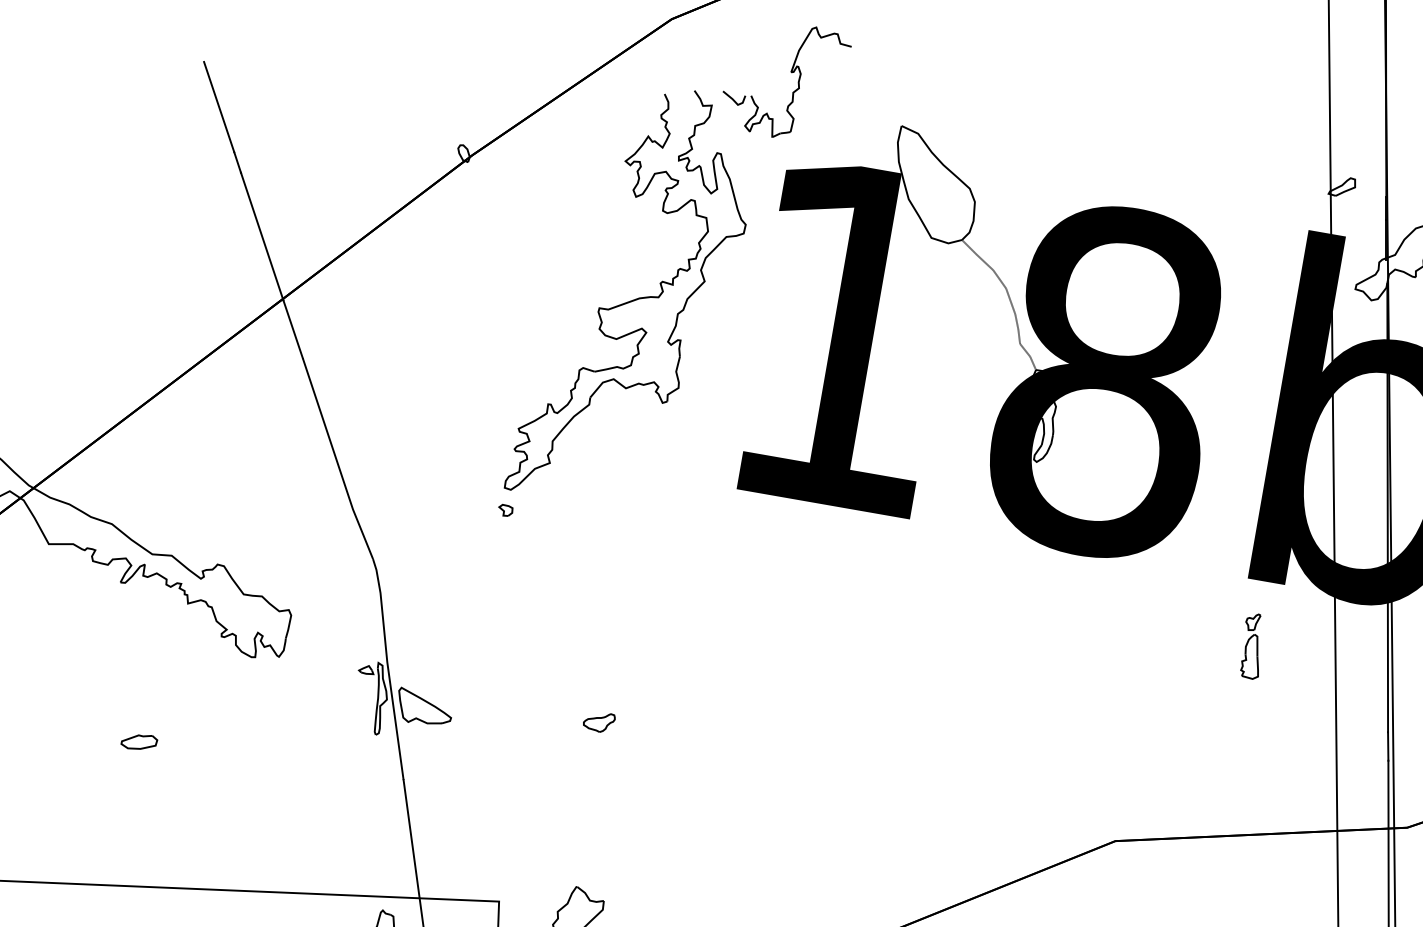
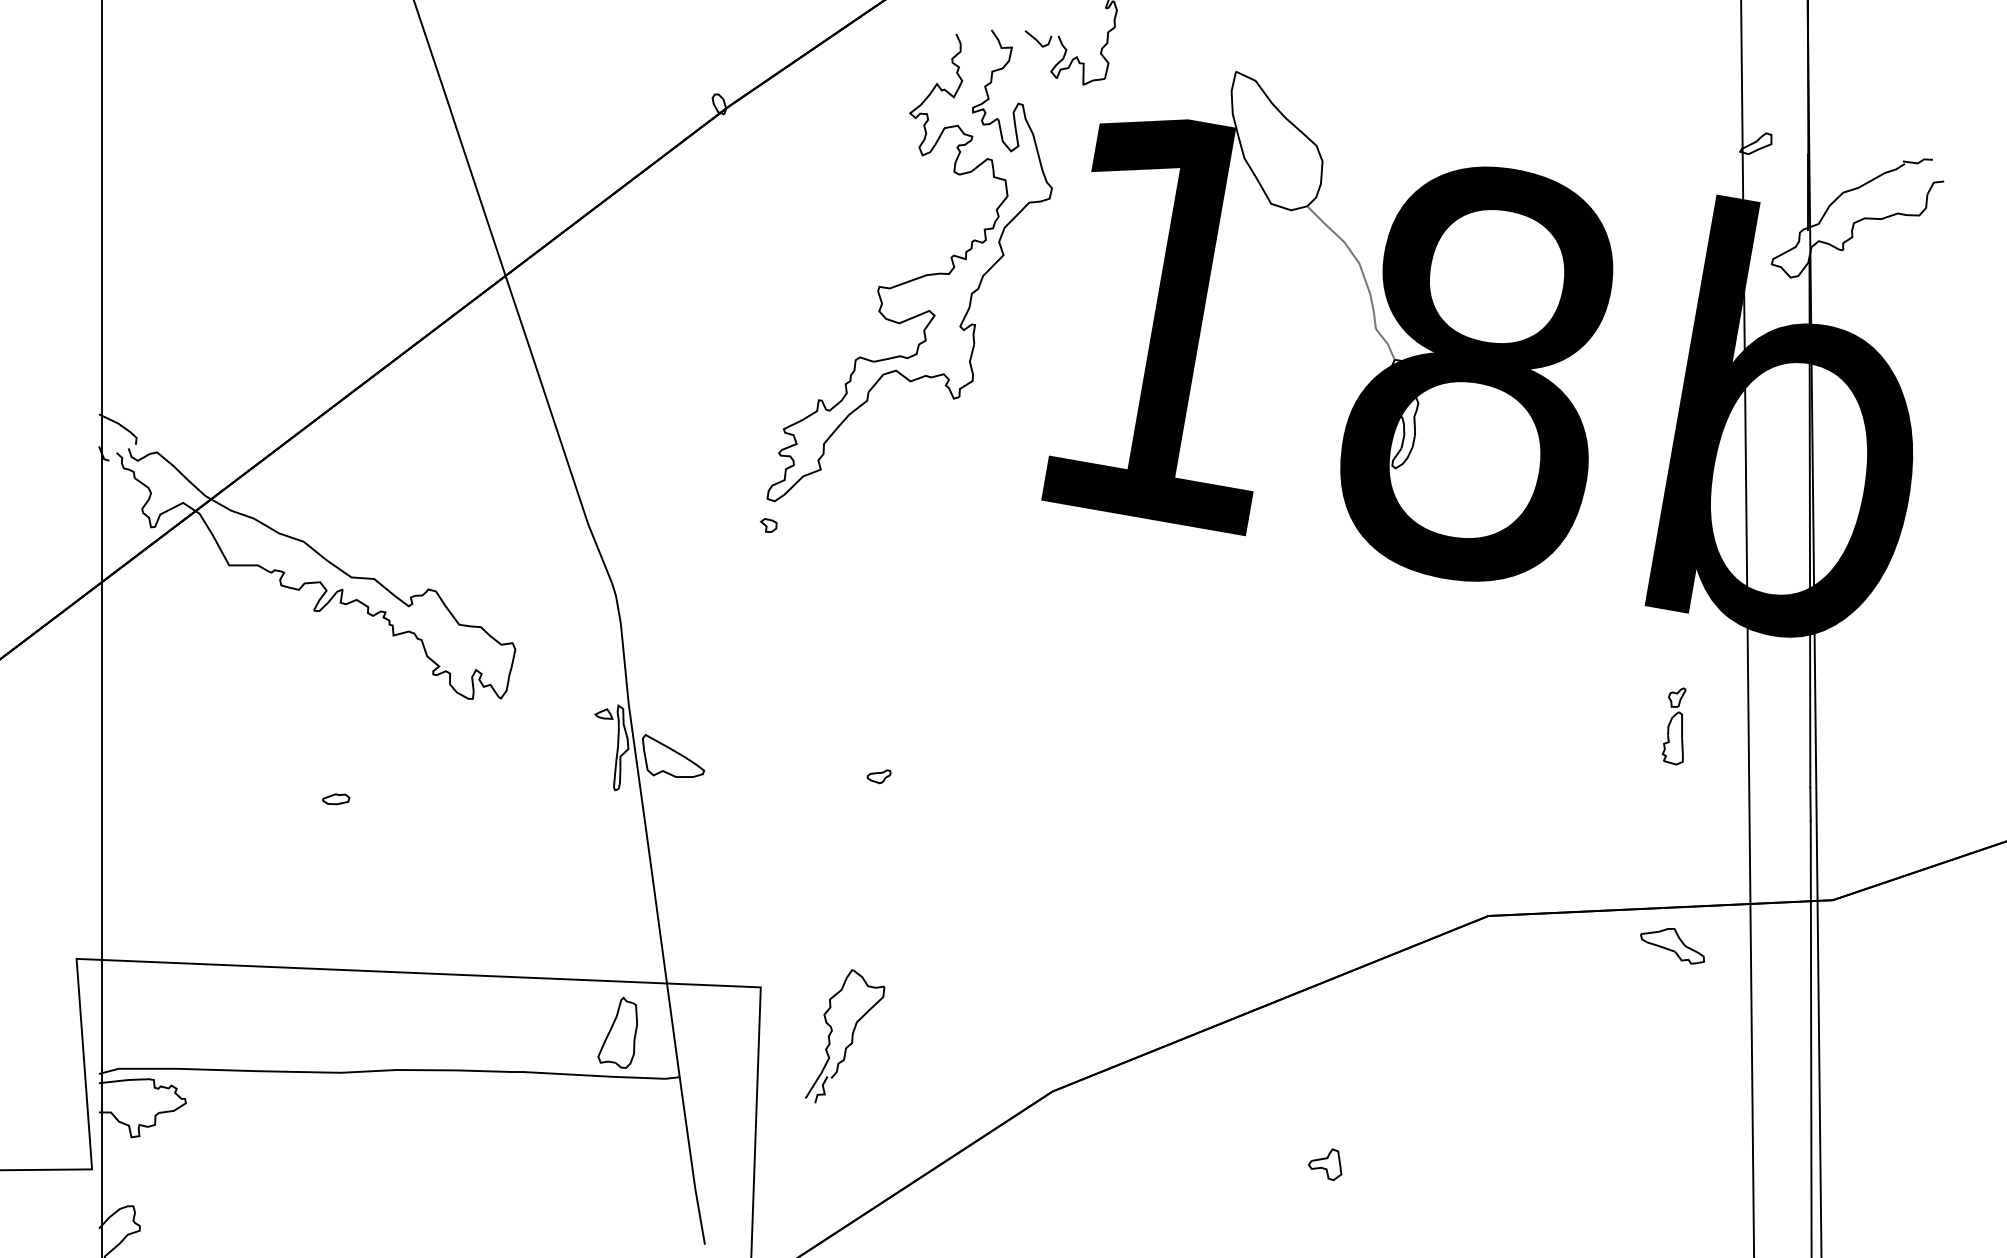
part: (1250, 646) -> (1673, 726), moved
part: (598, 722) -> (878, 776), size x0.62
part: (139, 742) -> (336, 799), size x0.62
part: (1271, 866) -> (1672, 946), added

